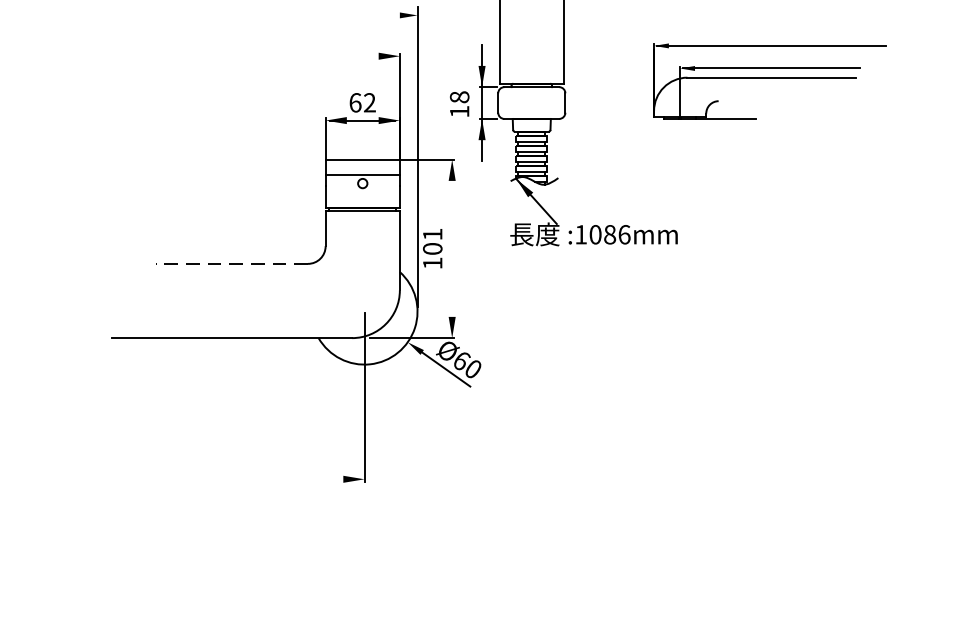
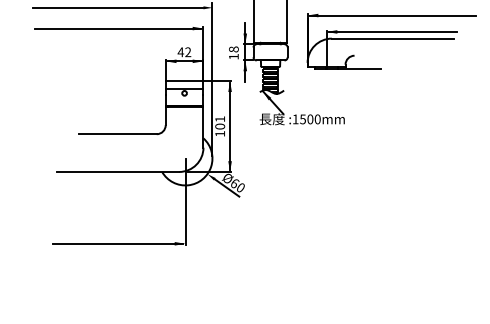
line: (230, 14) -> (117, 7), added
line: (230, 56) -> (117, 28), added
part: (769, 81) -> (391, 41), size x1.43
text: (354, 103) -> (180, 52), 62 -> 42
text: (610, 234) -> (310, 119), :1086mm -> :1500mm
line: (452, 248) -> (230, 126), added
line: (232, 264) -> (118, 134), dashed -> solid
line: (230, 478) -> (117, 243), added

